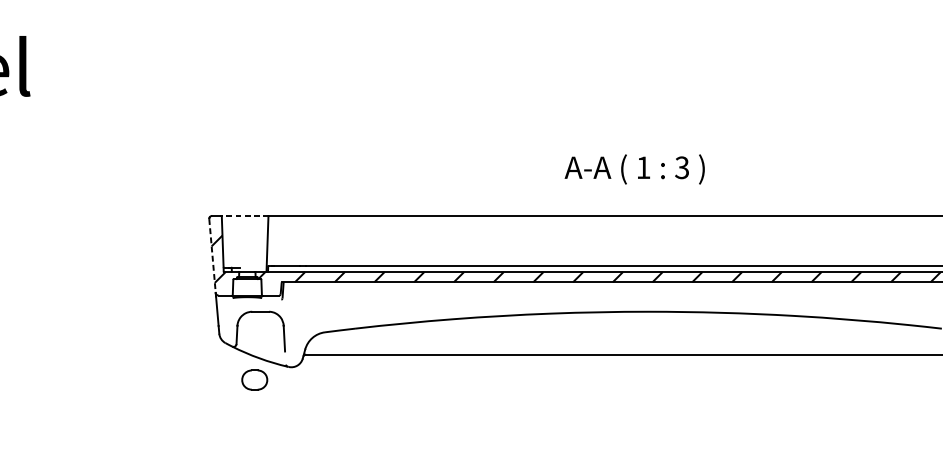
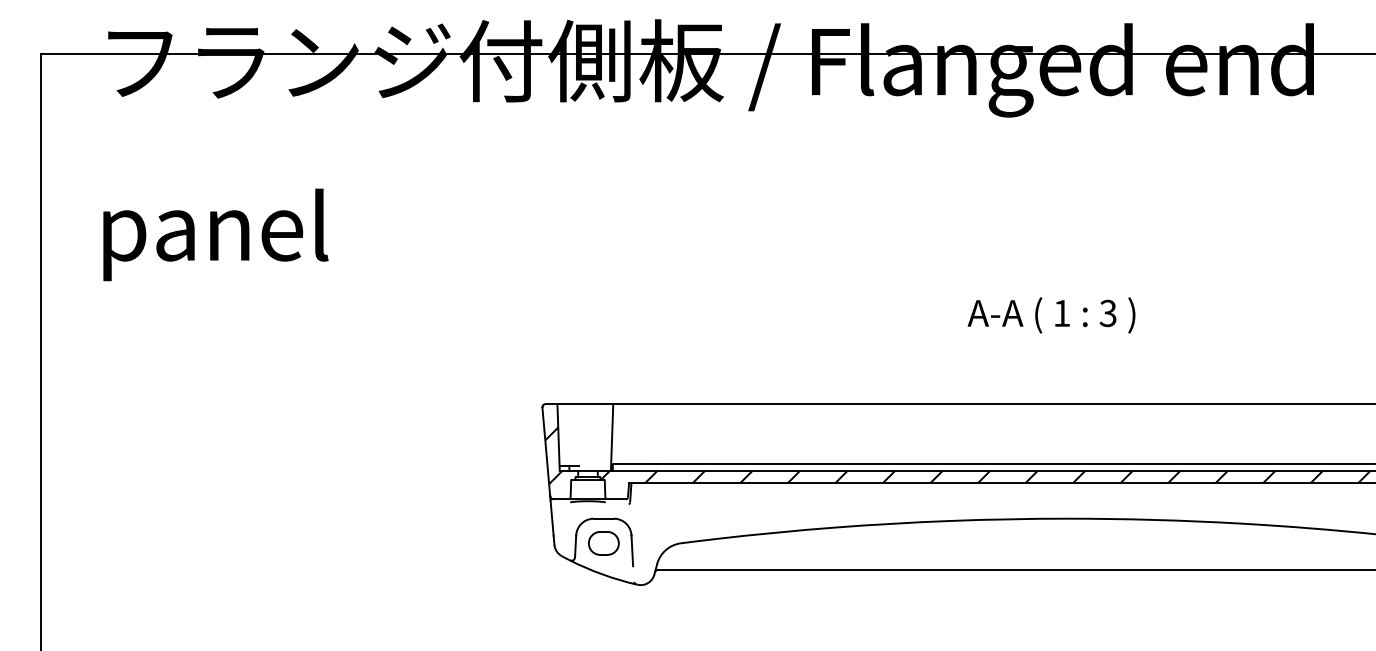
text: (634, 169) -> (1051, 315), moved
line: (246, 216) -> (586, 404), dashed -> solid
line: (212, 256) -> (546, 452), dashed -> solid
part: (254, 380) -> (603, 543), moved

